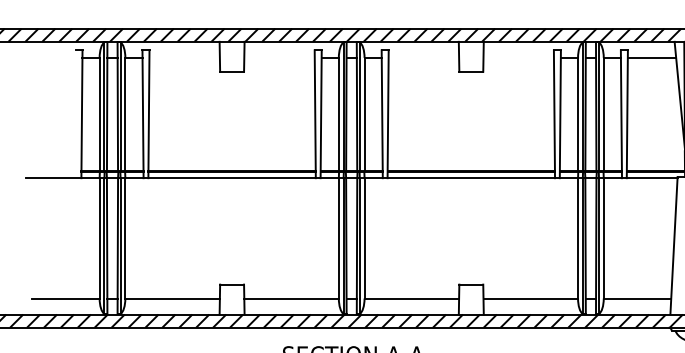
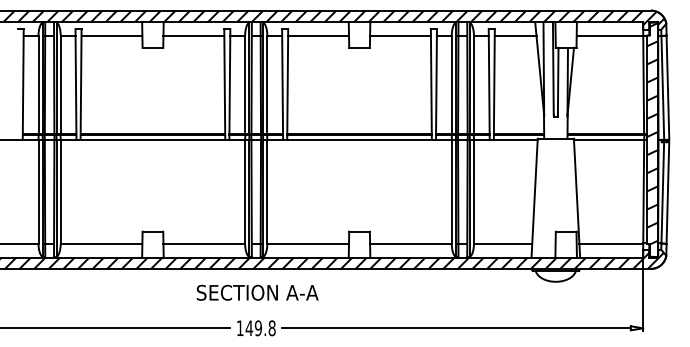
line: (184, 57) -> (111, 35), added
line: (279, 57) -> (193, 35), added
line: (423, 57) -> (318, 35), added
line: (518, 57) -> (400, 35), added

